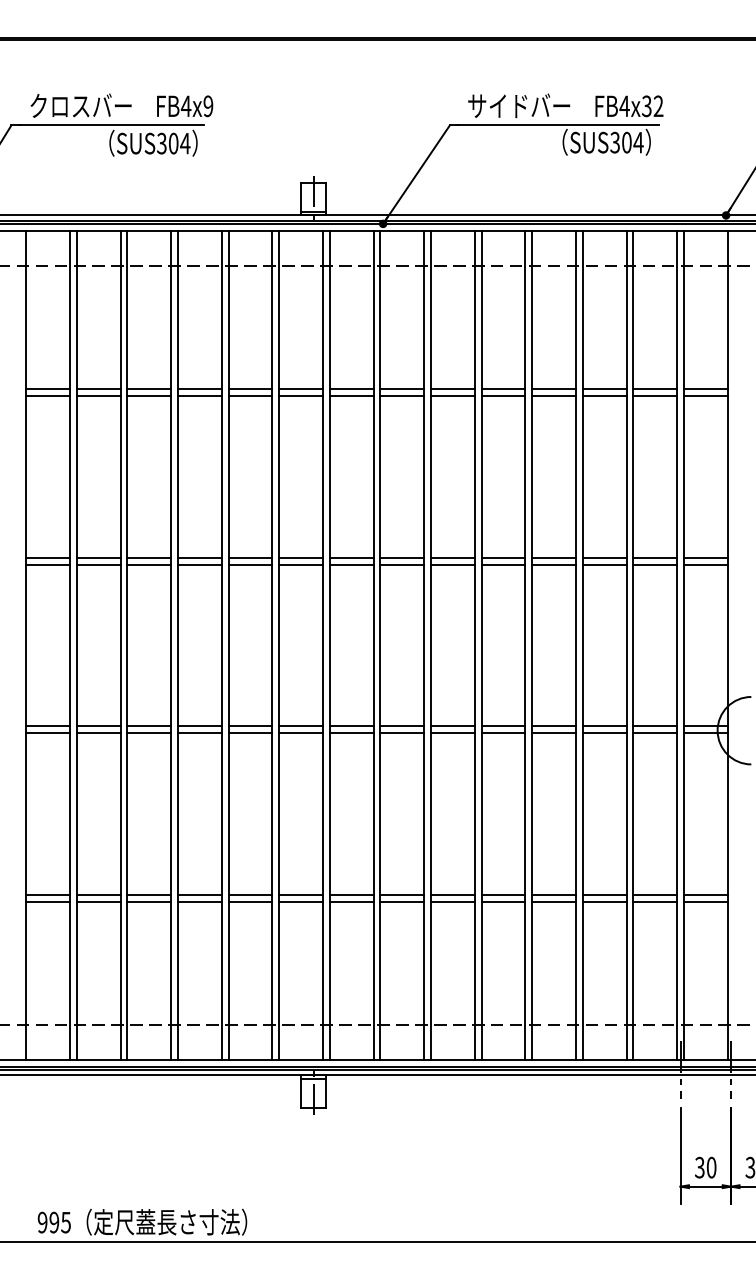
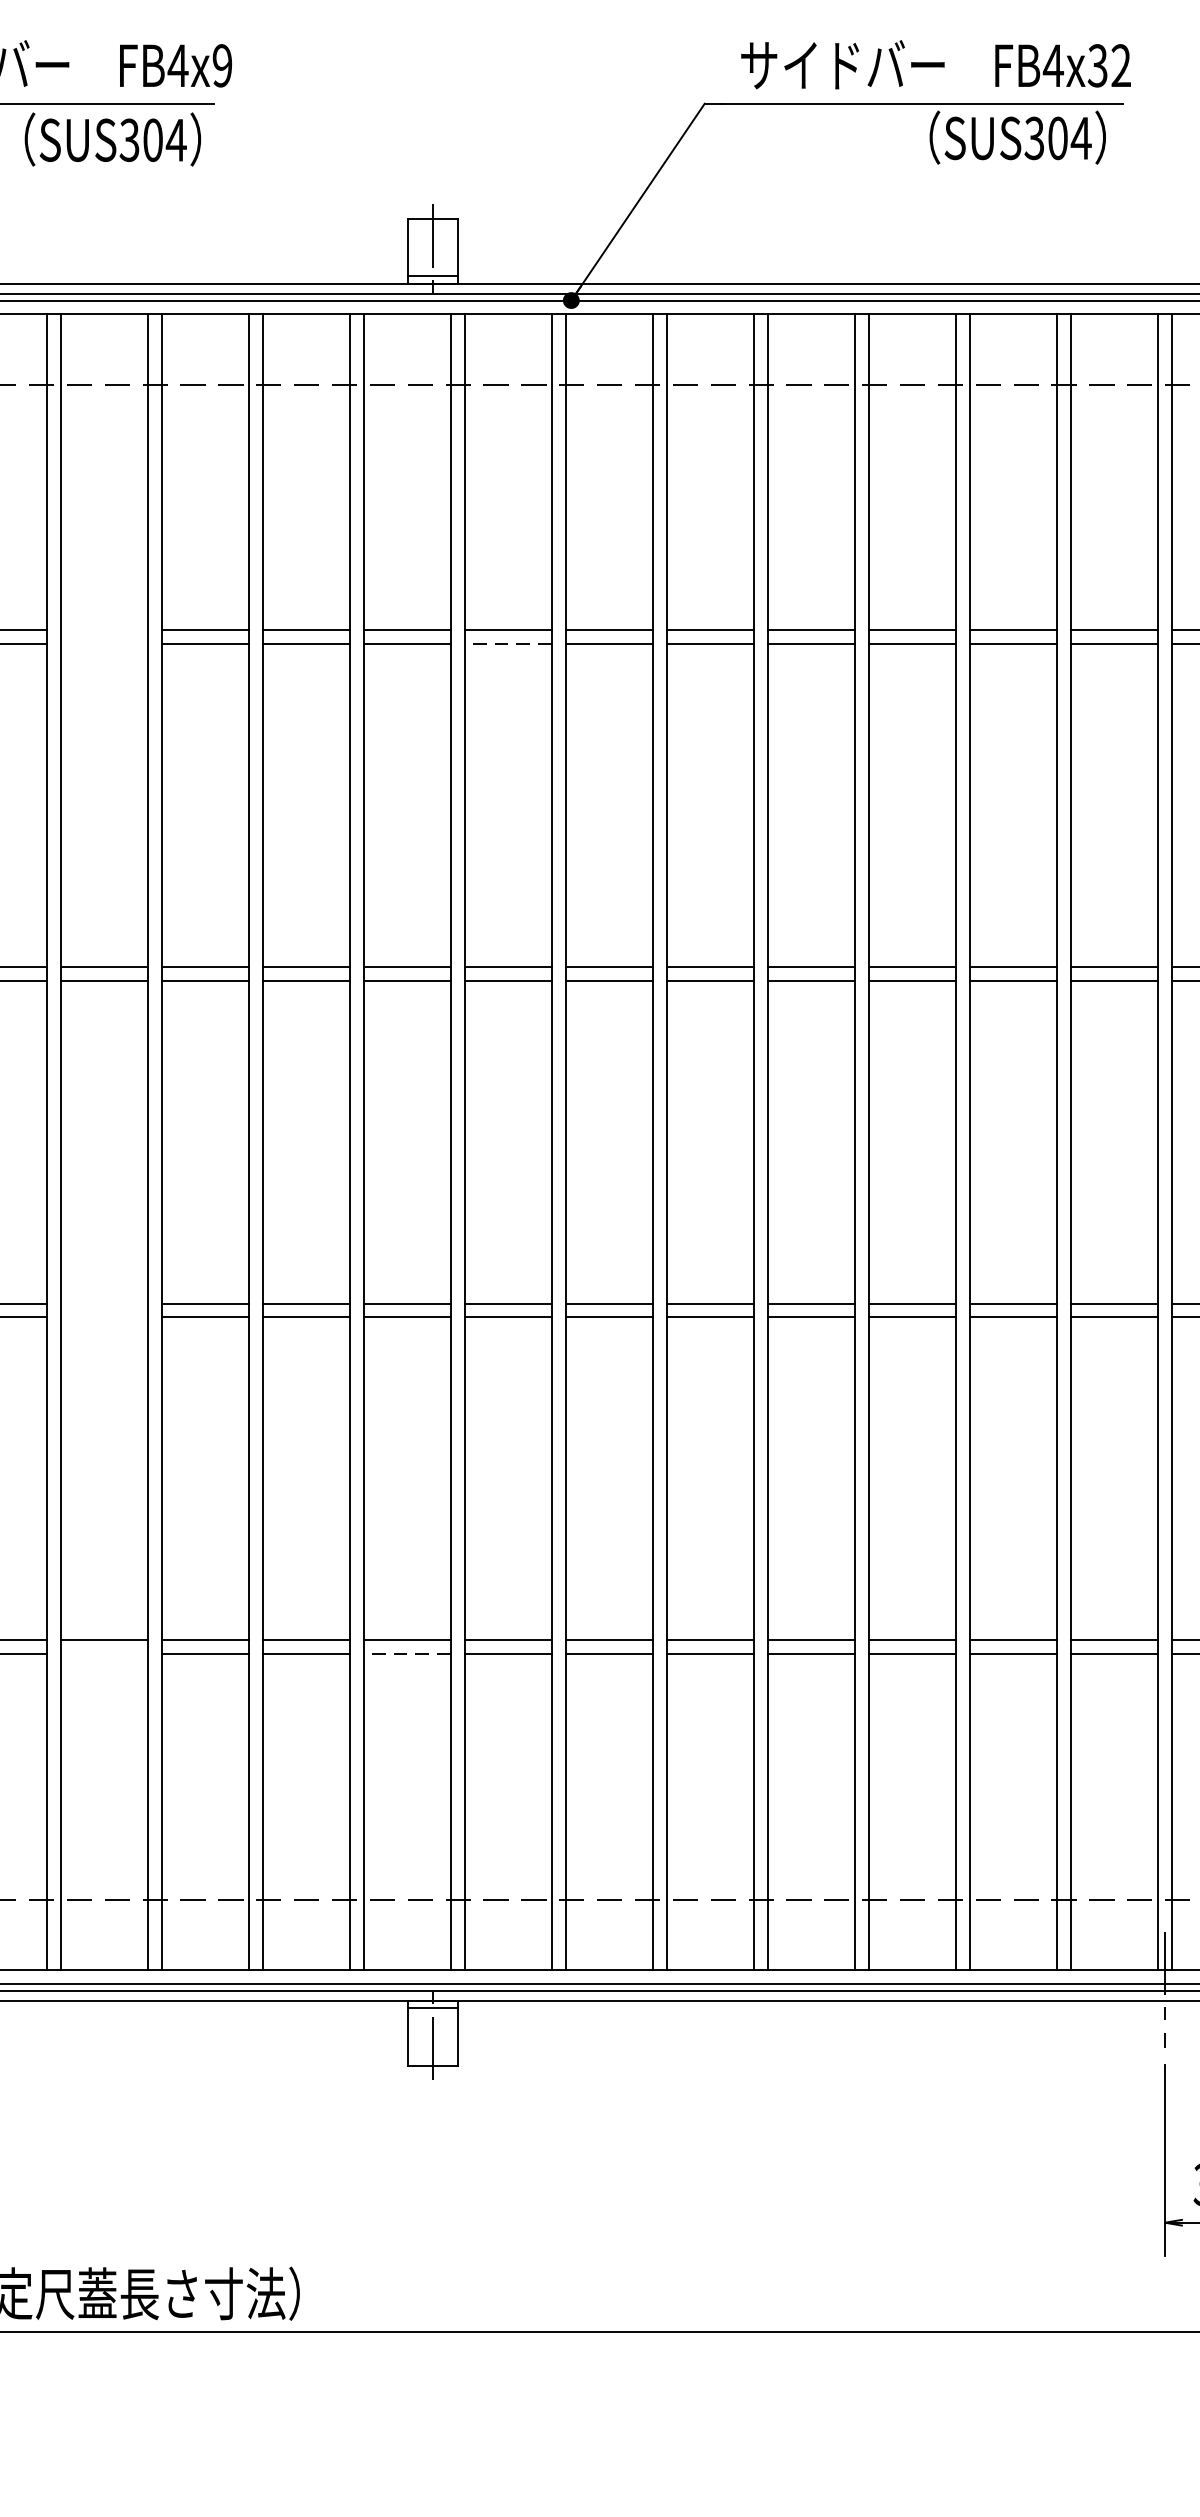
line: (149, 389) -> (104, 631), removed
line: (149, 395) -> (104, 643), removed
line: (351, 395) -> (508, 643), solid -> dashed
line: (149, 726) -> (104, 1303), removed
line: (149, 733) -> (104, 1317), removed
line: (149, 901) -> (104, 1653), removed
line: (301, 901) -> (408, 1653), solid -> dashed

